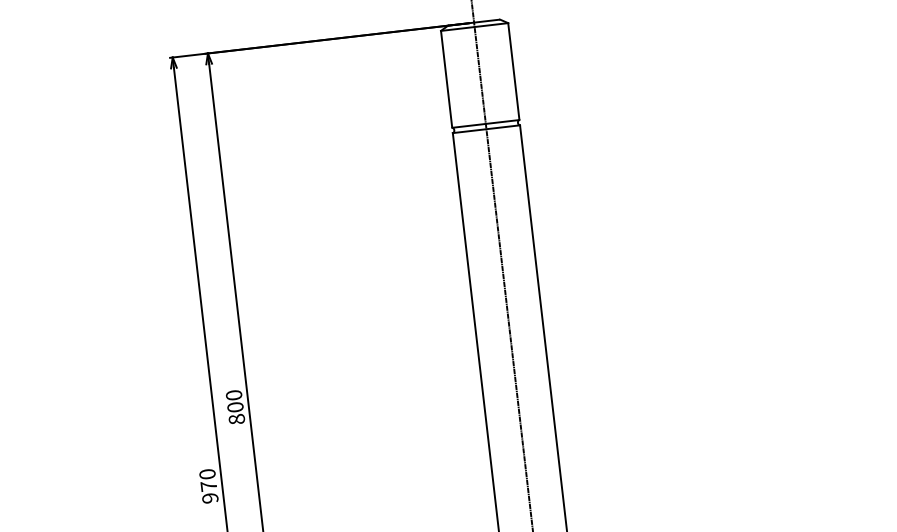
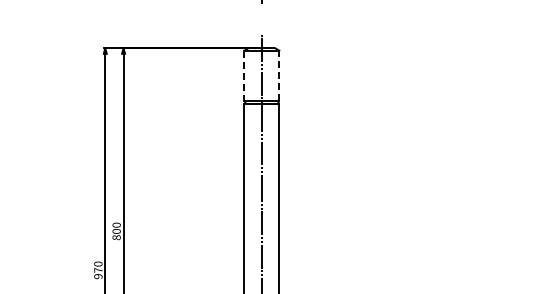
line: (514, 70) -> (279, 75), solid -> dashed
line: (446, 80) -> (244, 76), solid -> dashed

